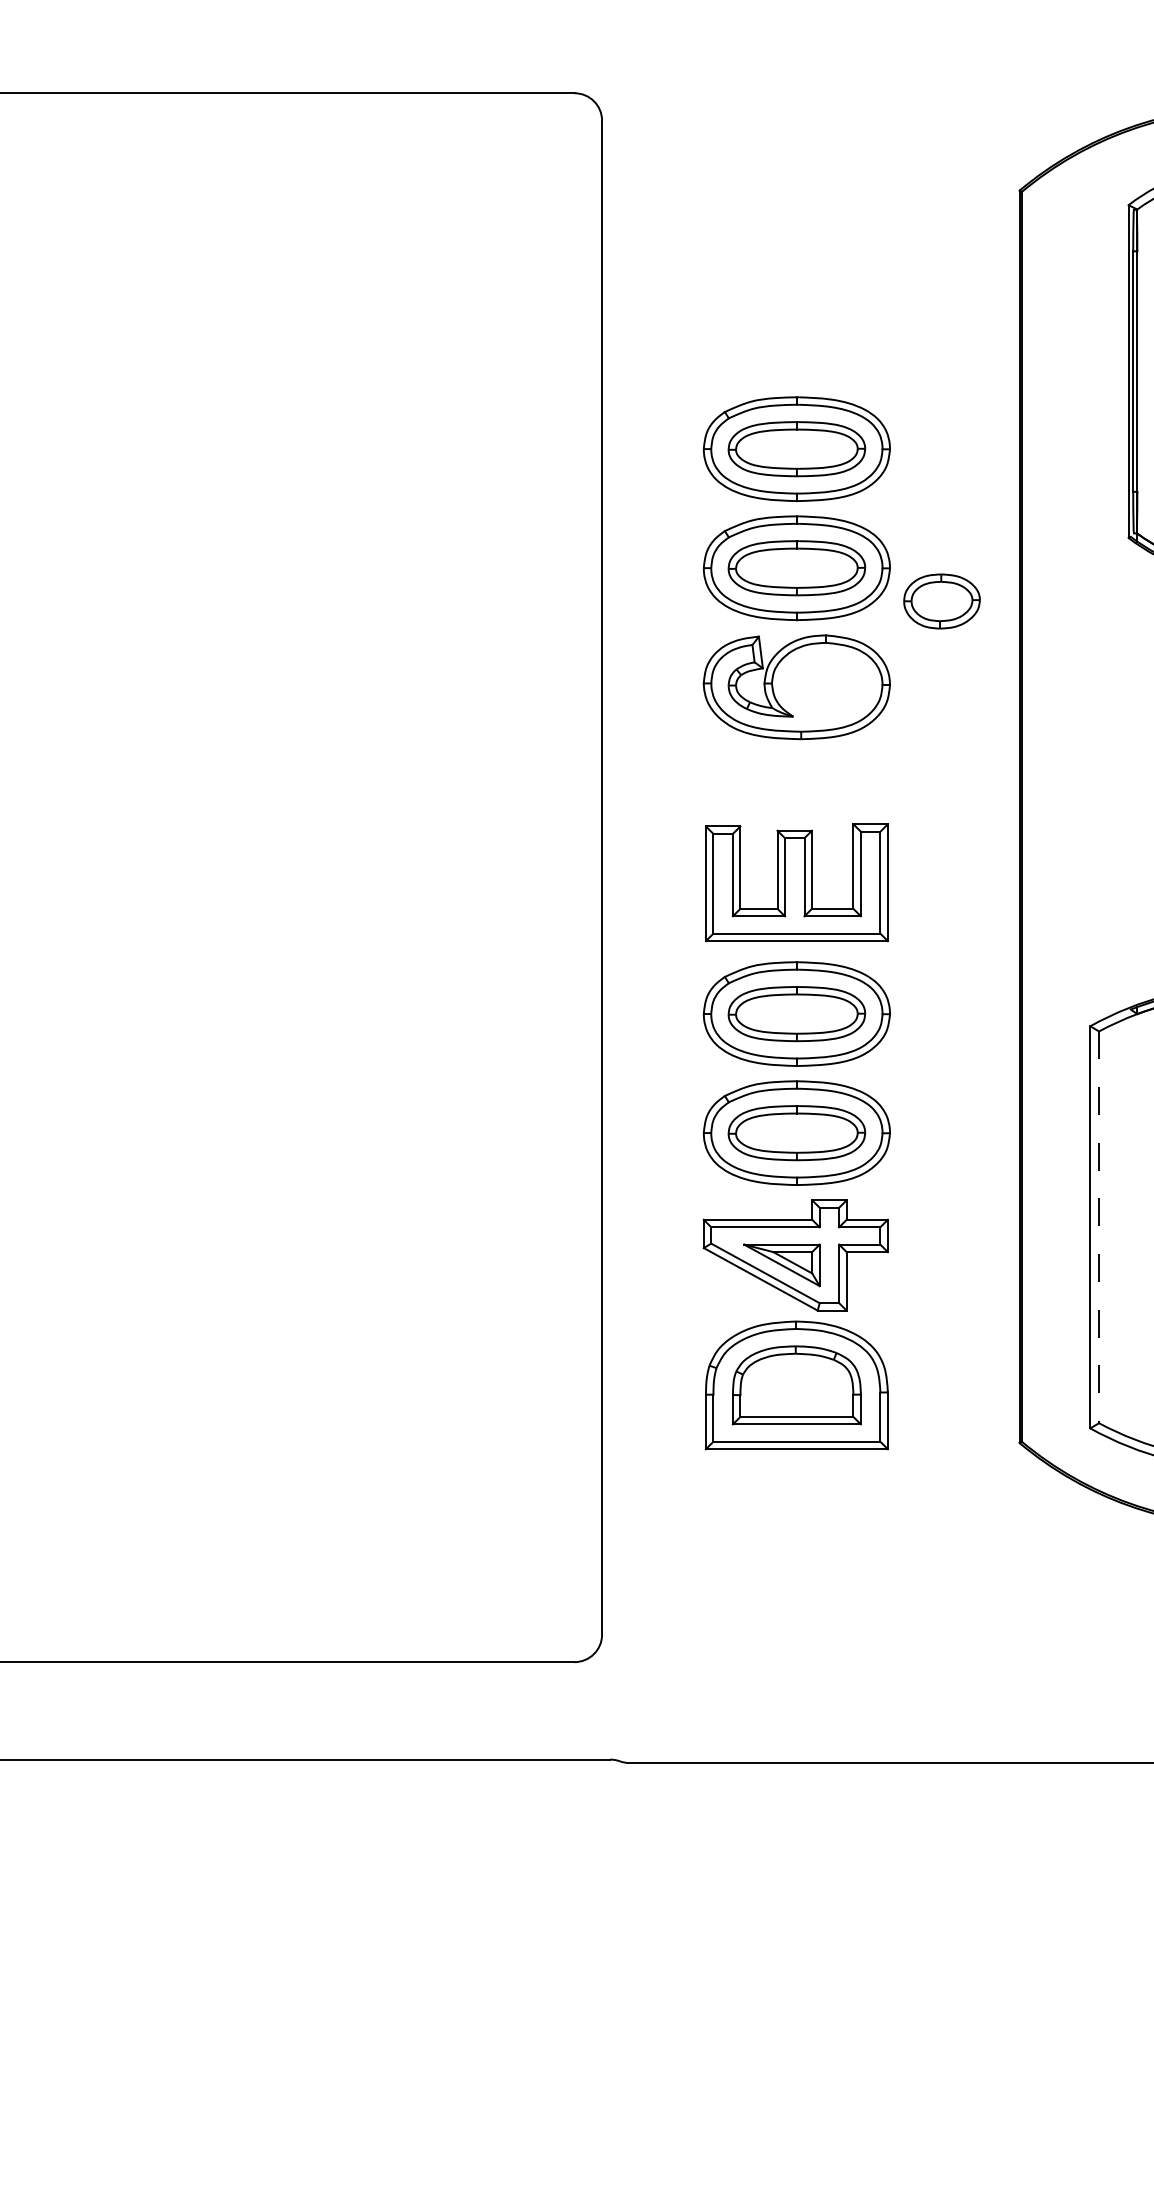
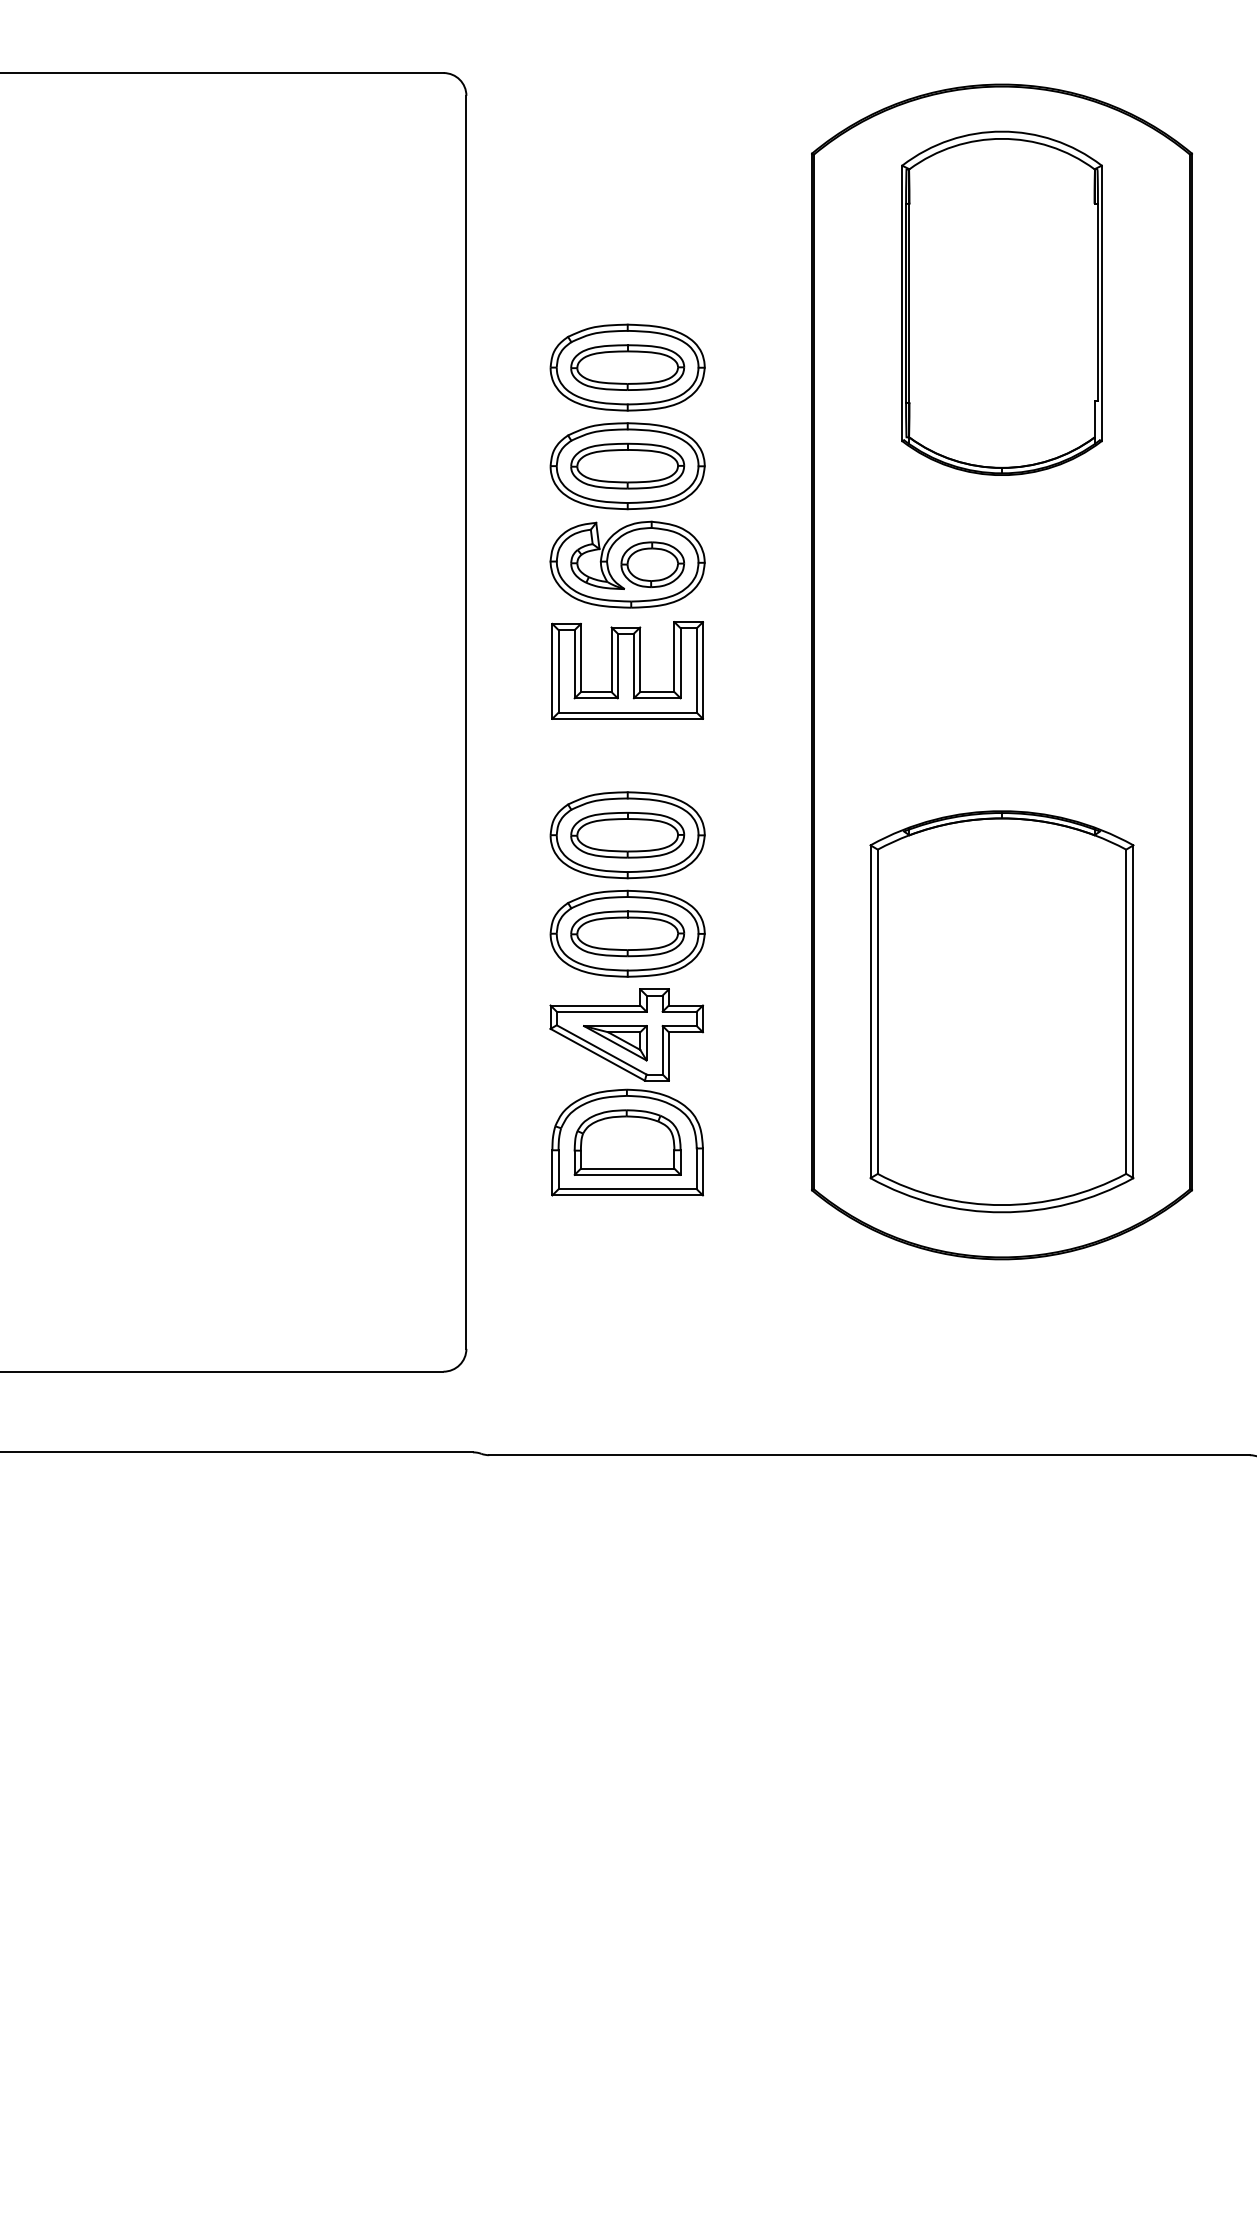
part: (941, 601) -> (652, 564), moved
part: (796, 882) -> (627, 670), moved
line: (1098, 1228) -> (877, 1012), dashed -> solid

